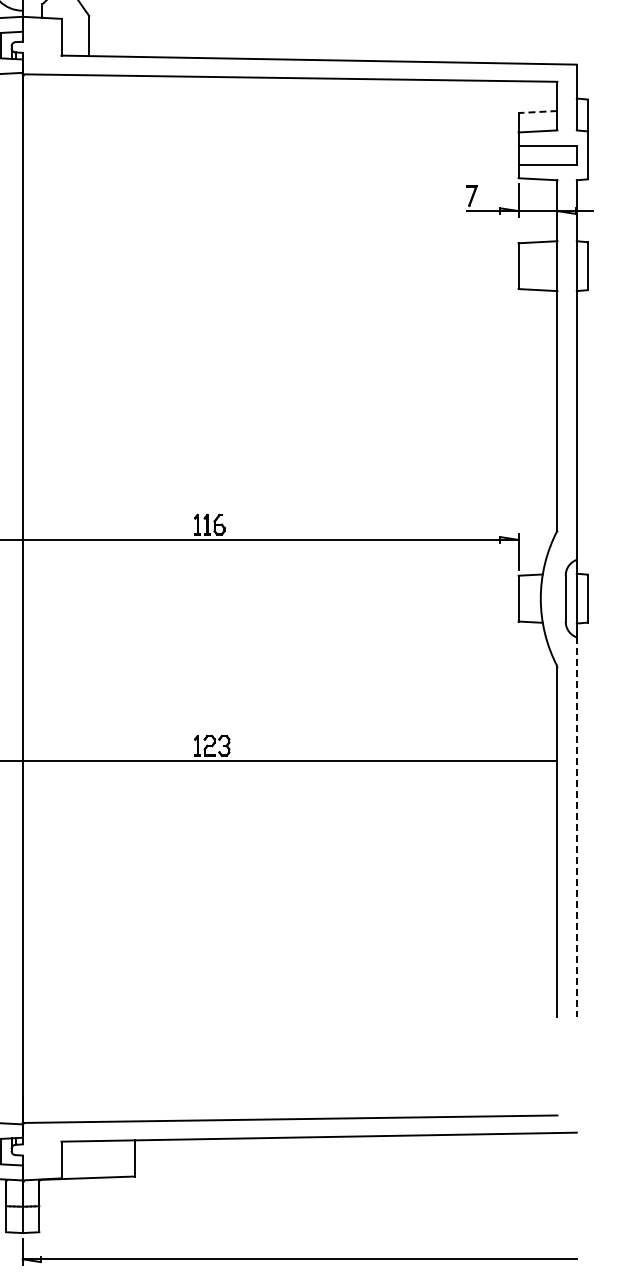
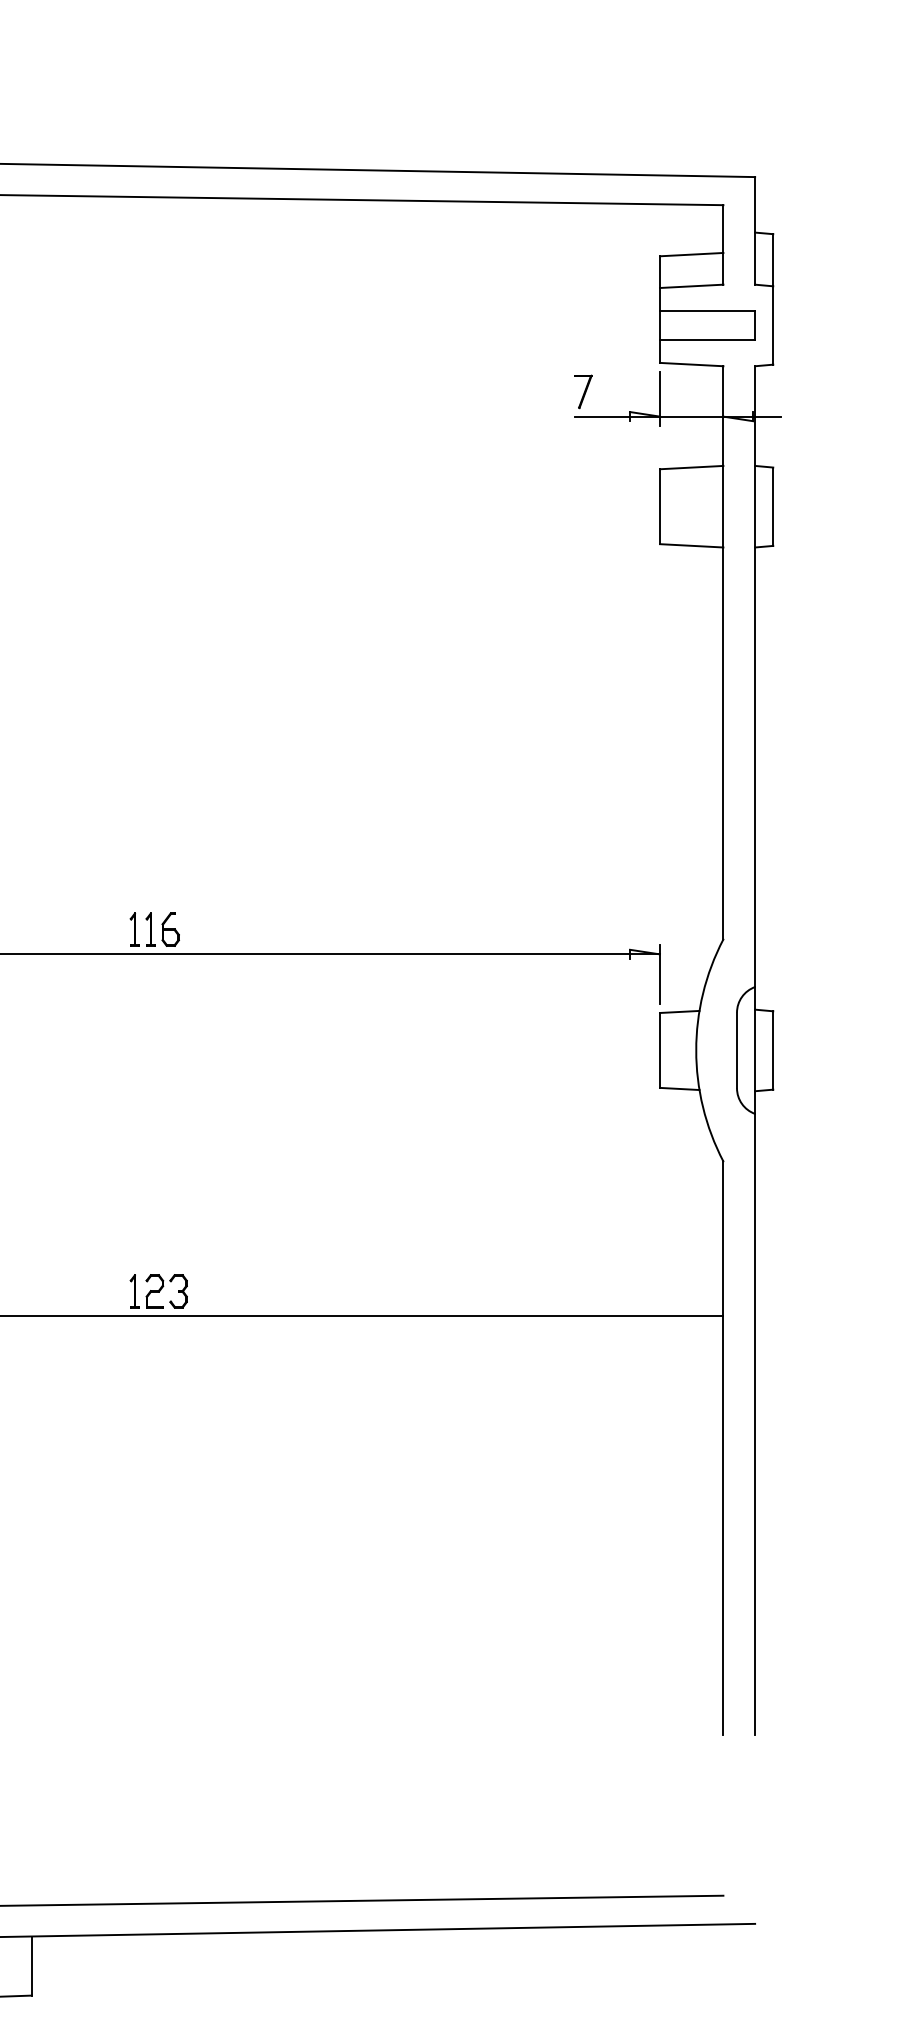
line: (537, 112) -> (690, 255), dashed -> solid
line: (576, 827) -> (754, 1424), dashed -> solid

